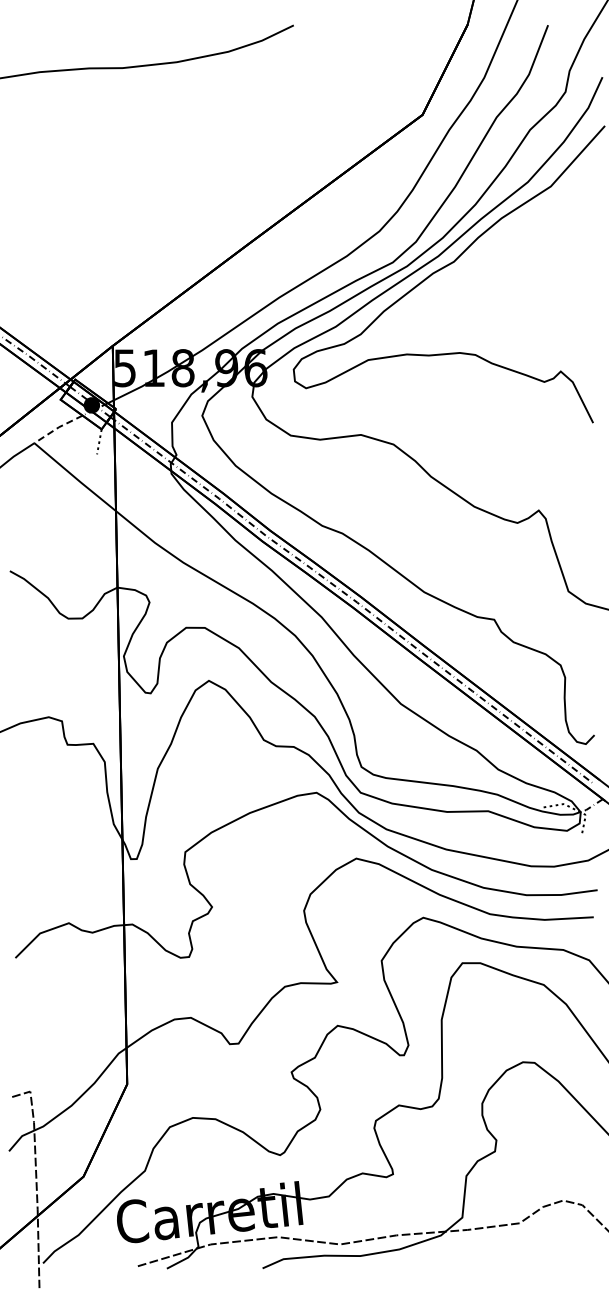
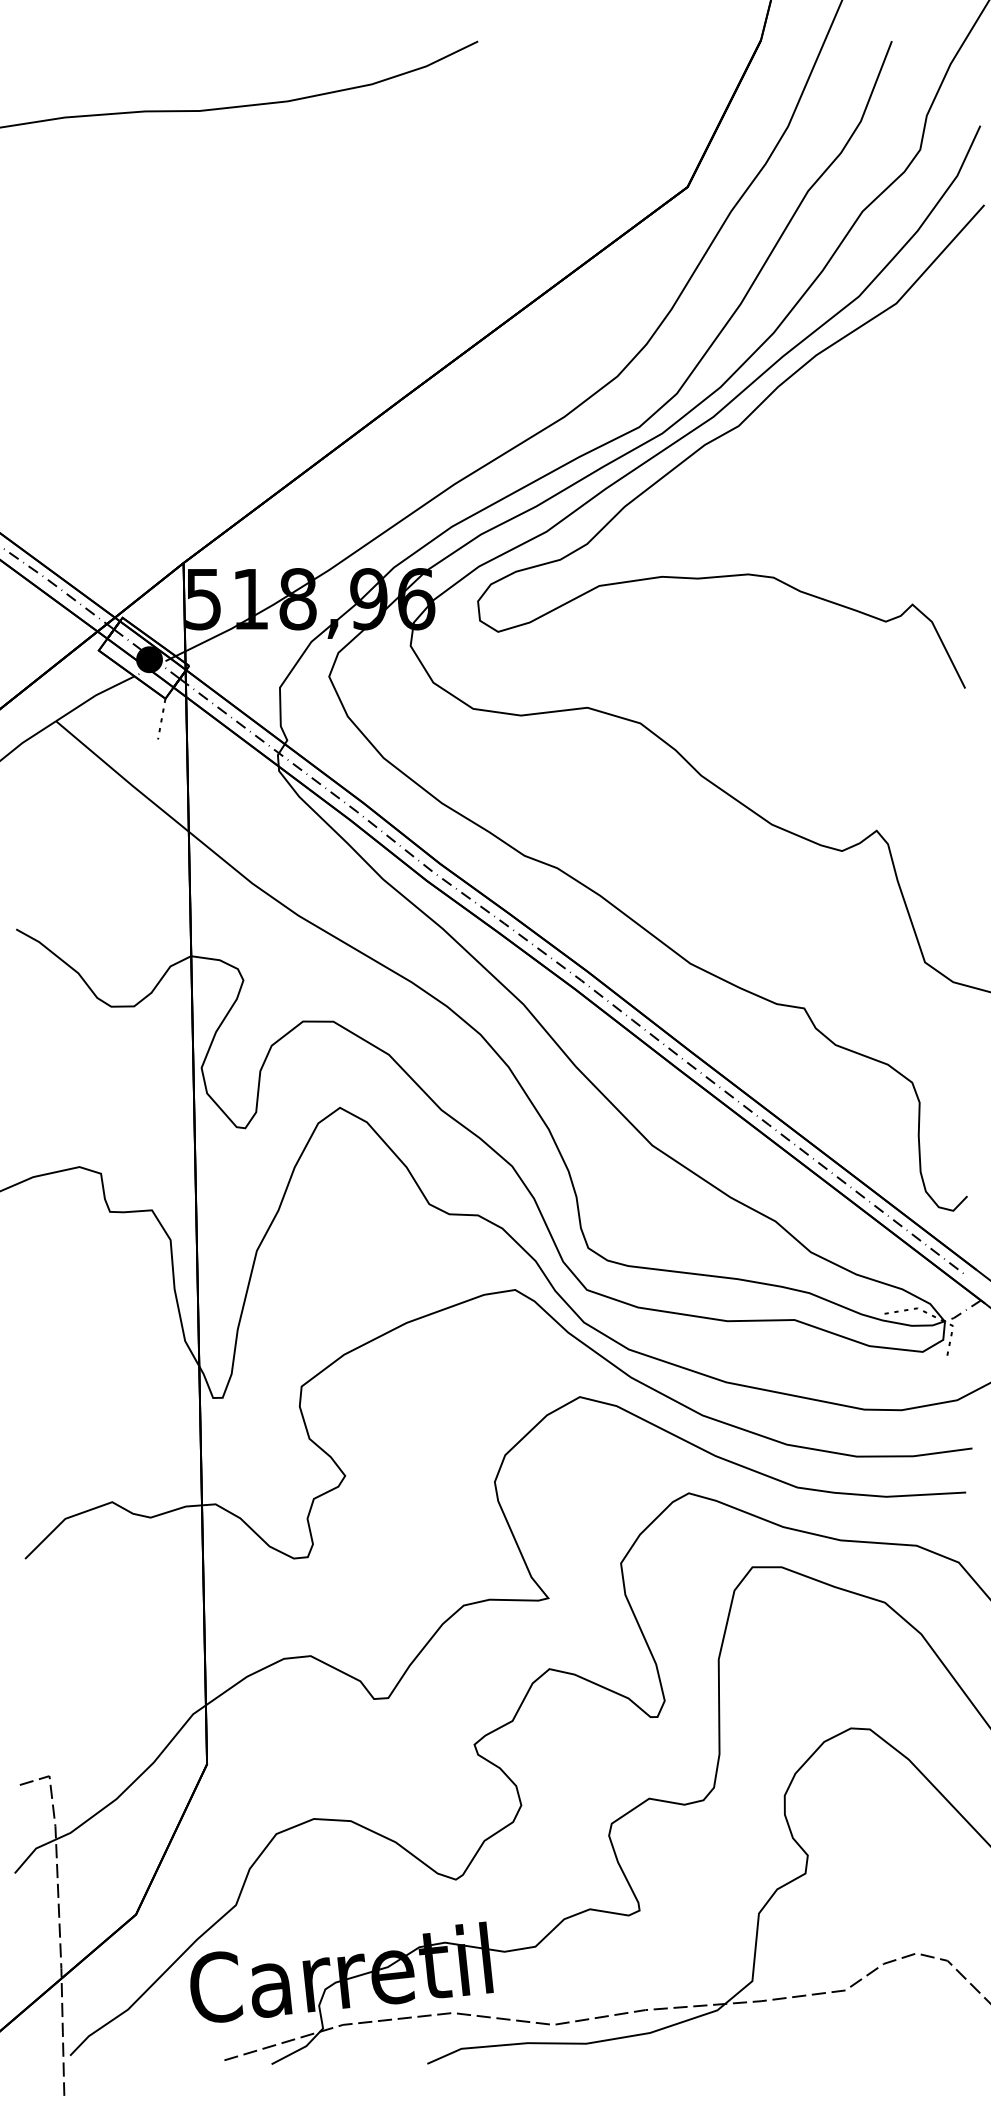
line: (58, 427) -> (95, 695), dashed -> solid

